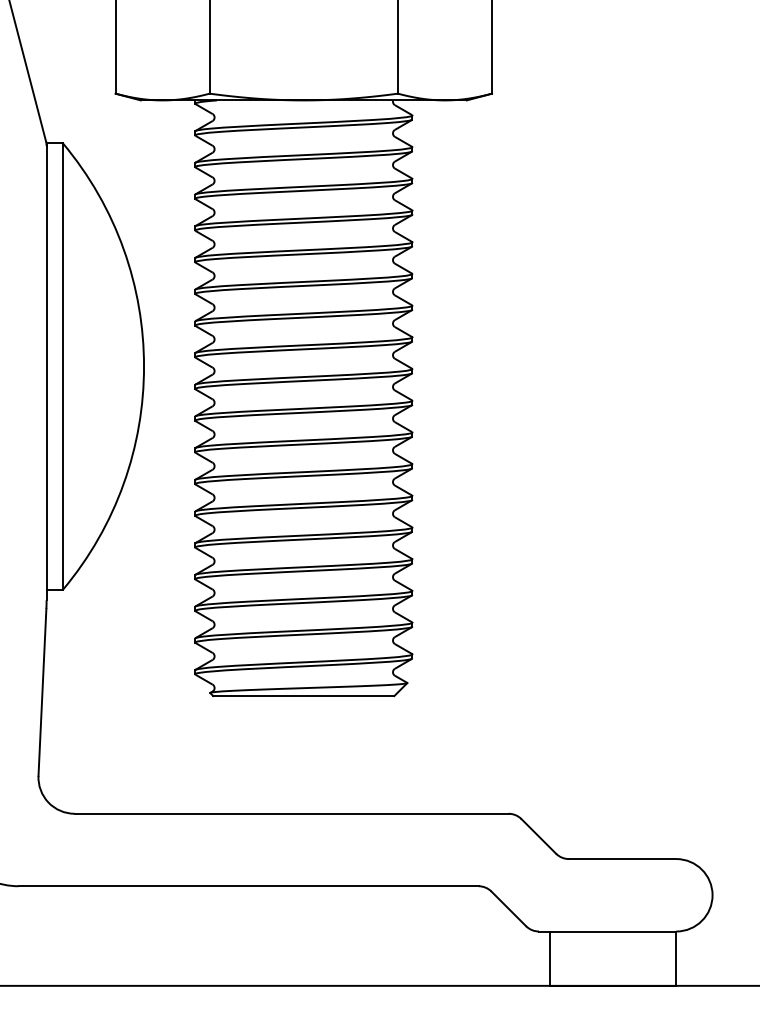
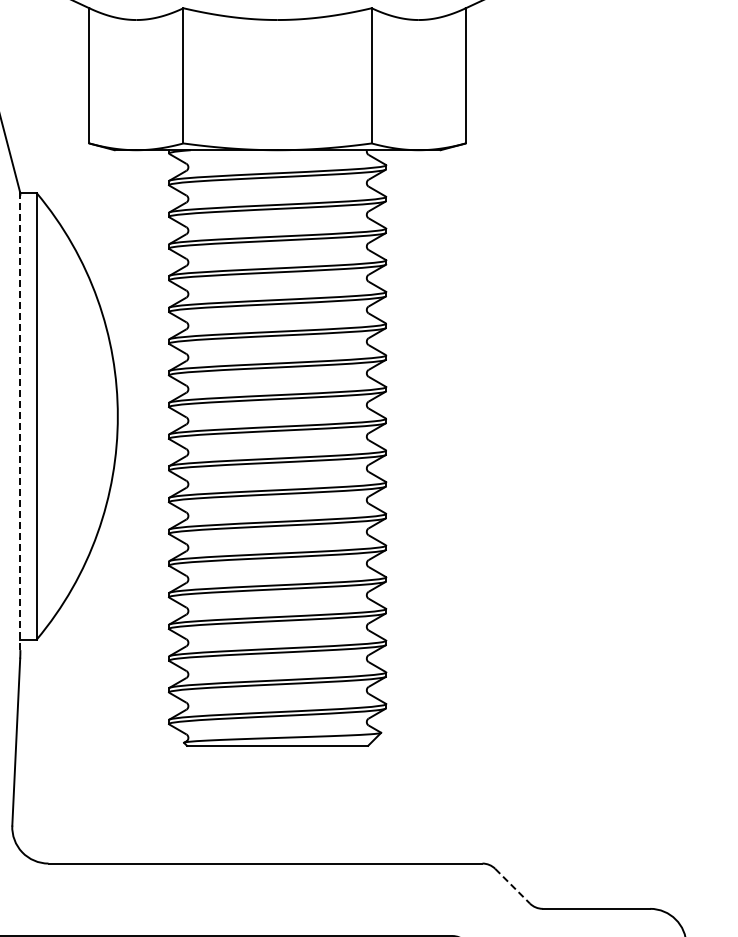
line: (46, 372) -> (20, 422), solid -> dashed
line: (538, 836) -> (512, 886), solid -> dashed

